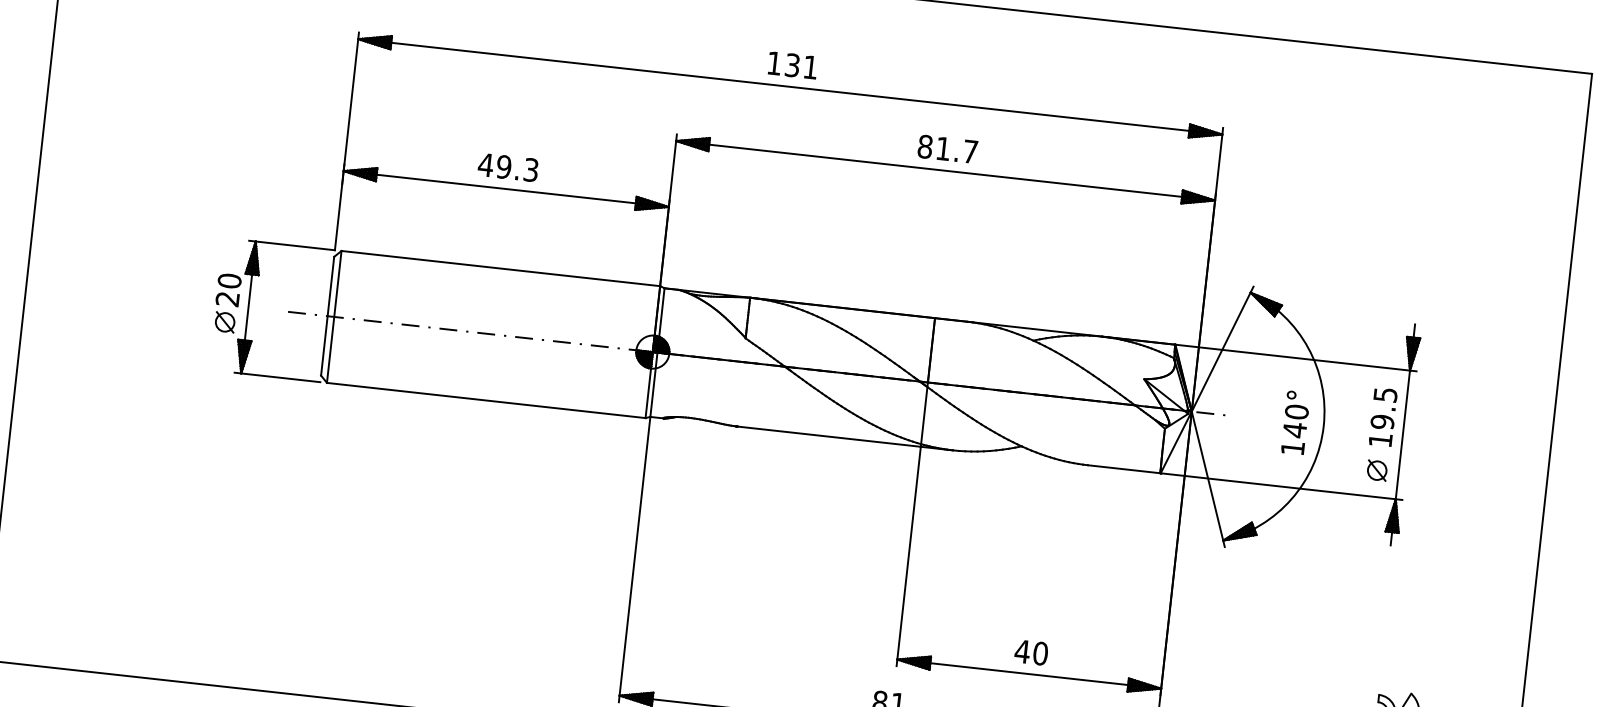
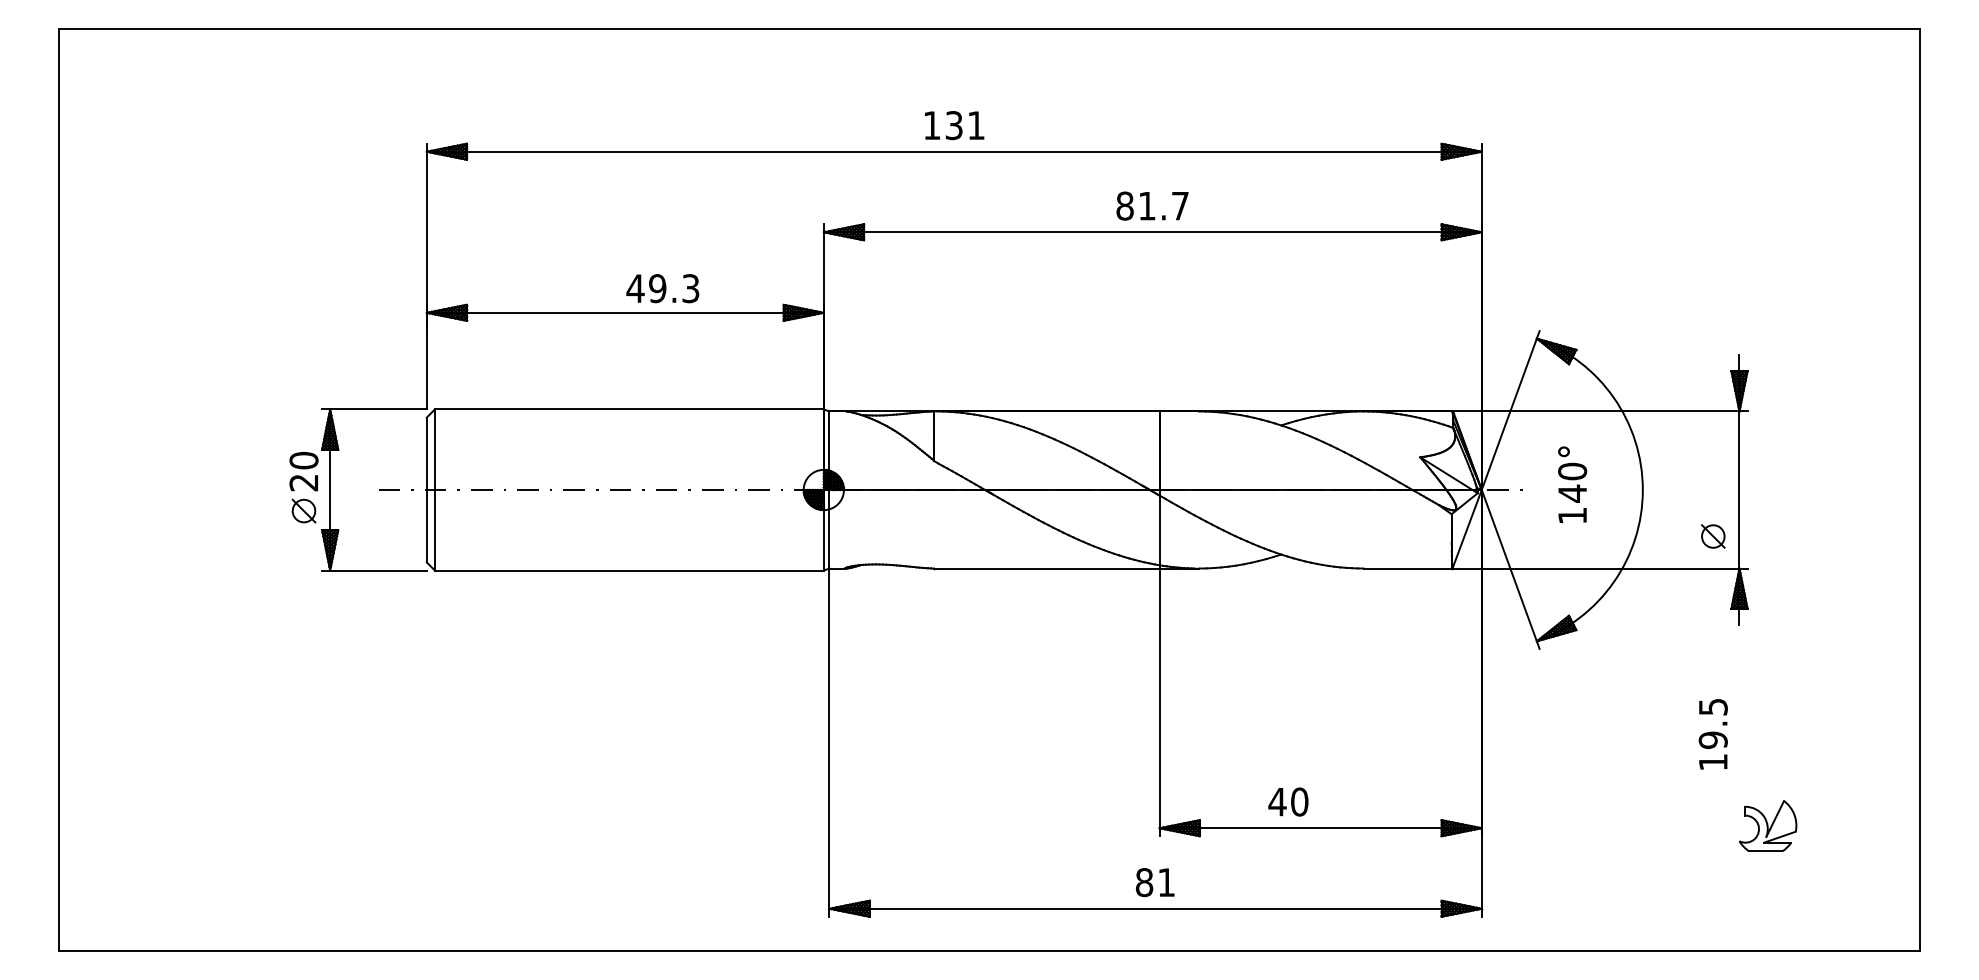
text: (507, 167) -> (662, 288), moved
text: (1382, 417) -> (1712, 734), moved
text: (1295, 422) -> (1572, 484), moved
text: (1031, 652) -> (1288, 801), moved

